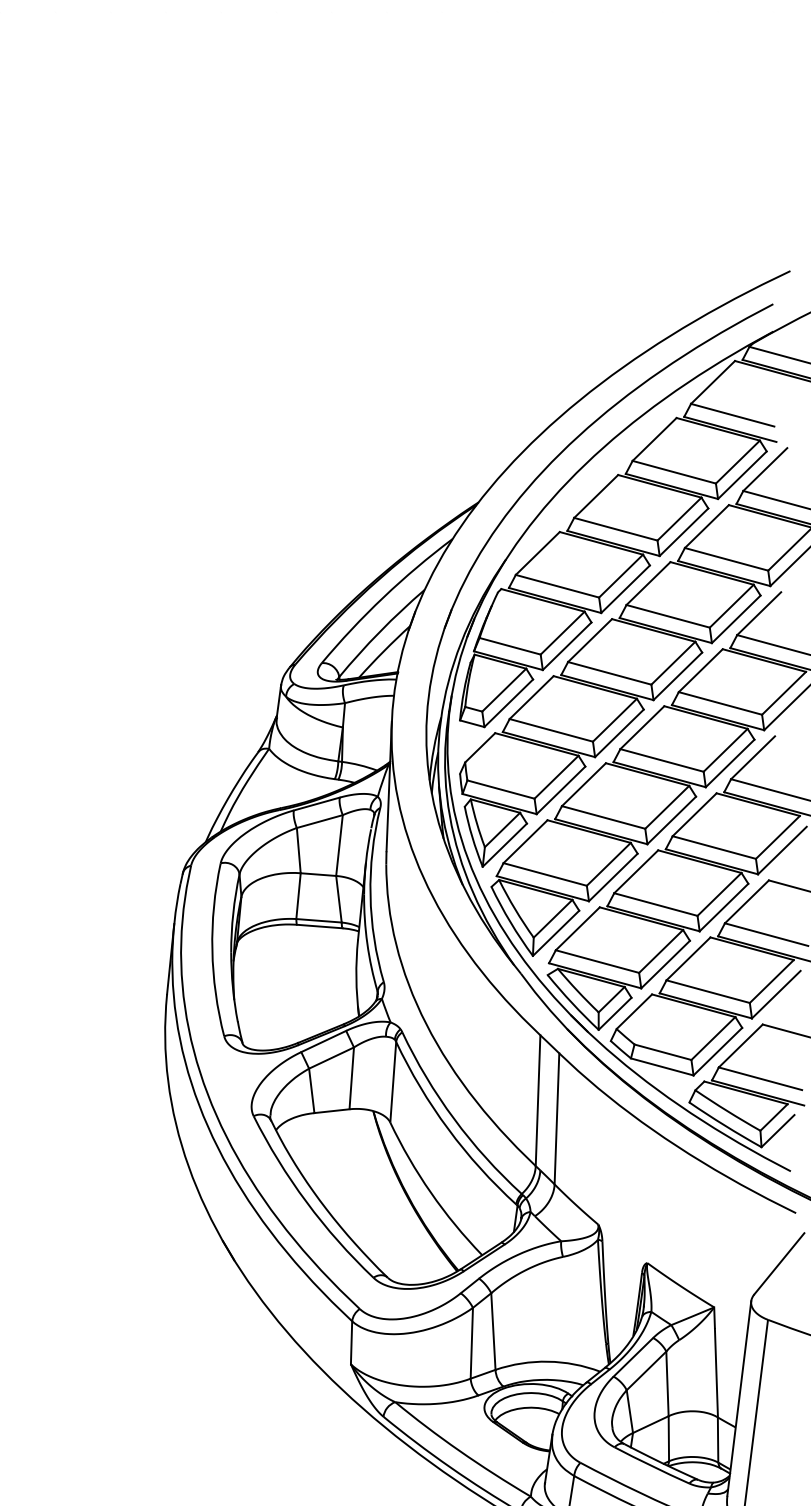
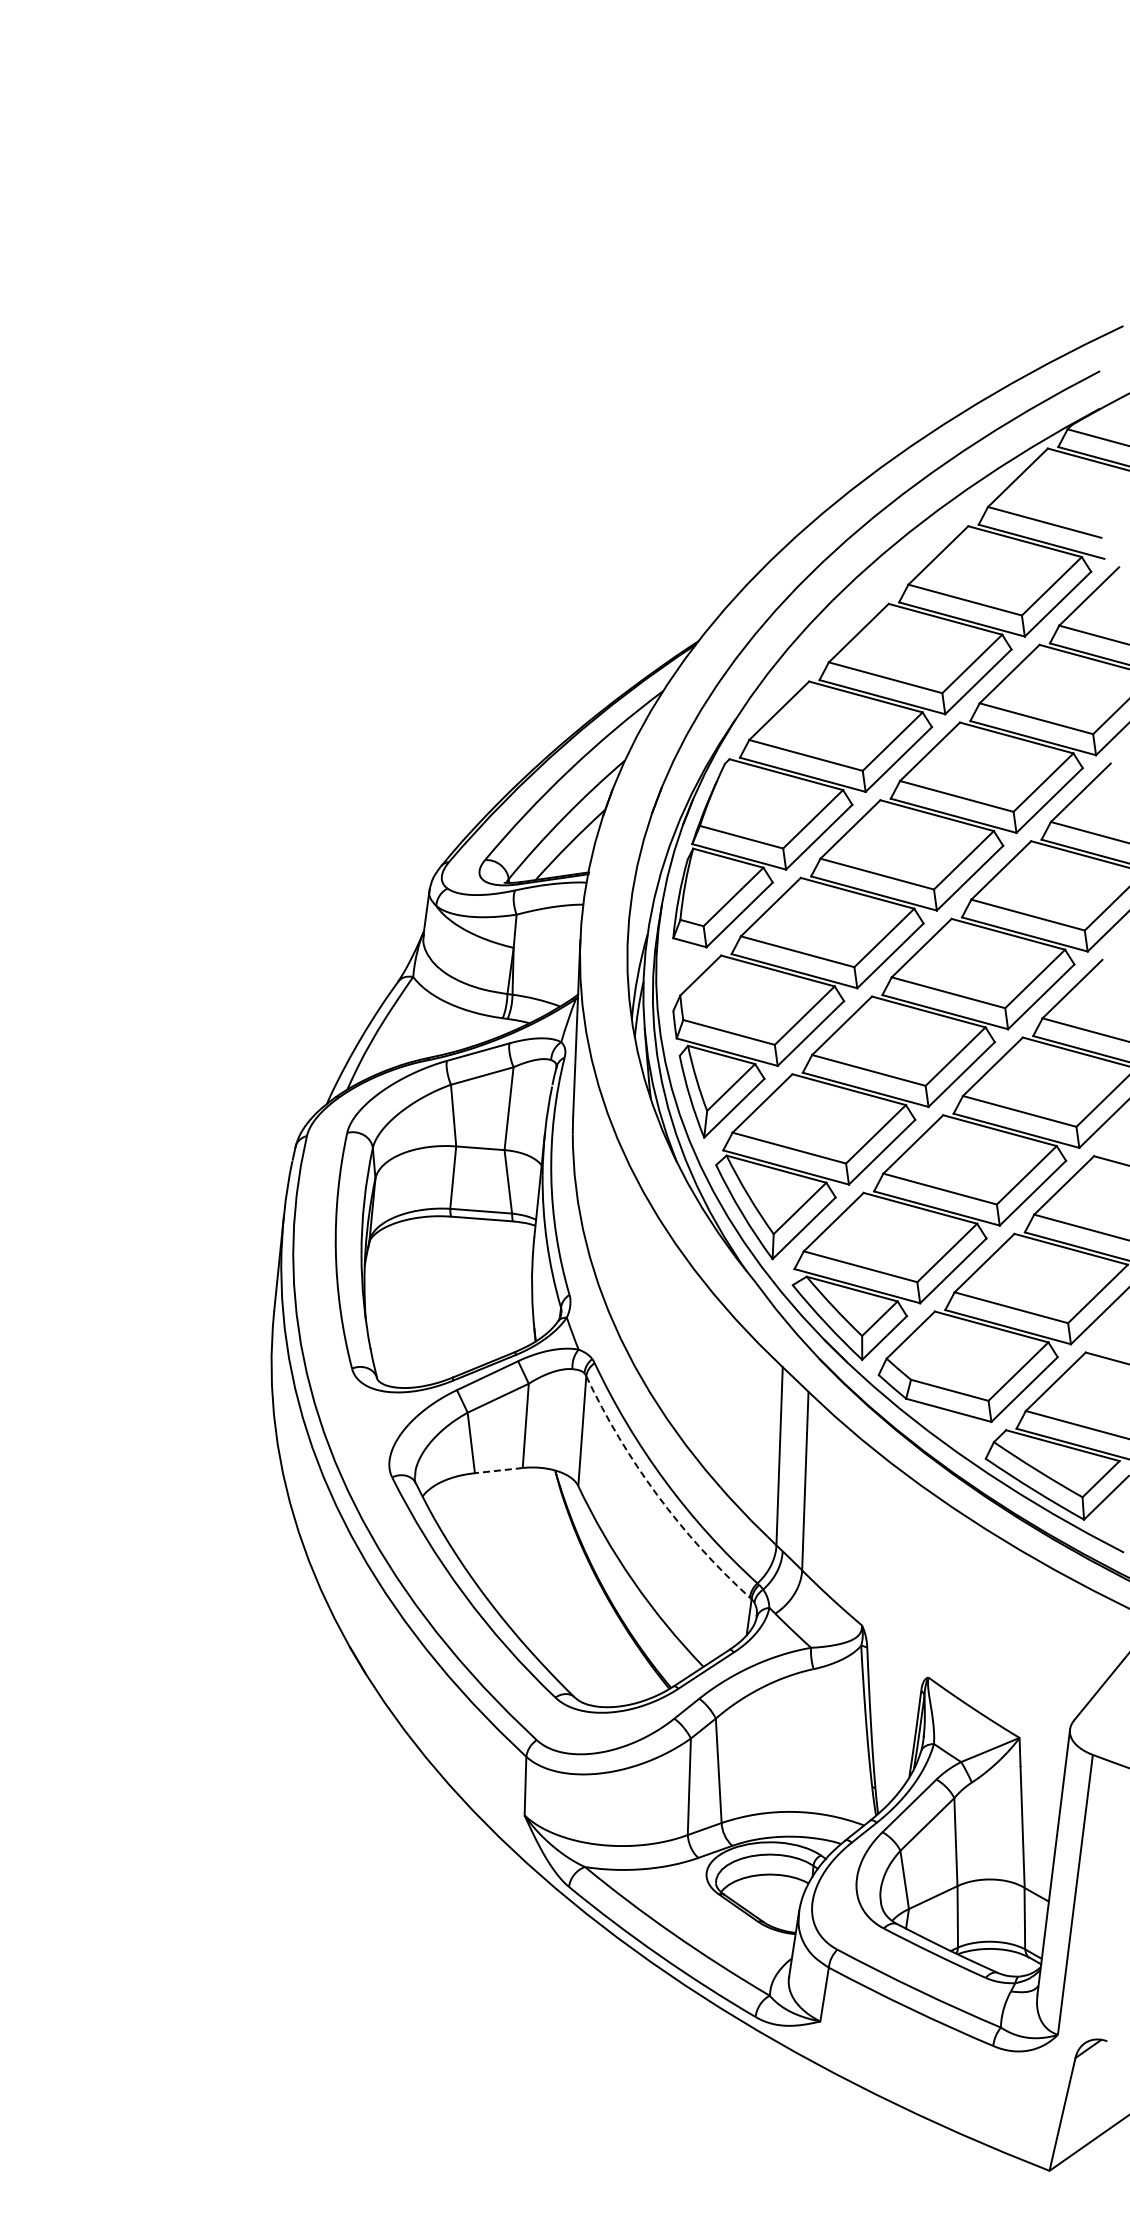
line: (331, 1111) -> (498, 1470), solid -> dashed
arc: (448, 1129) -> (657, 1495), solid -> dashed

